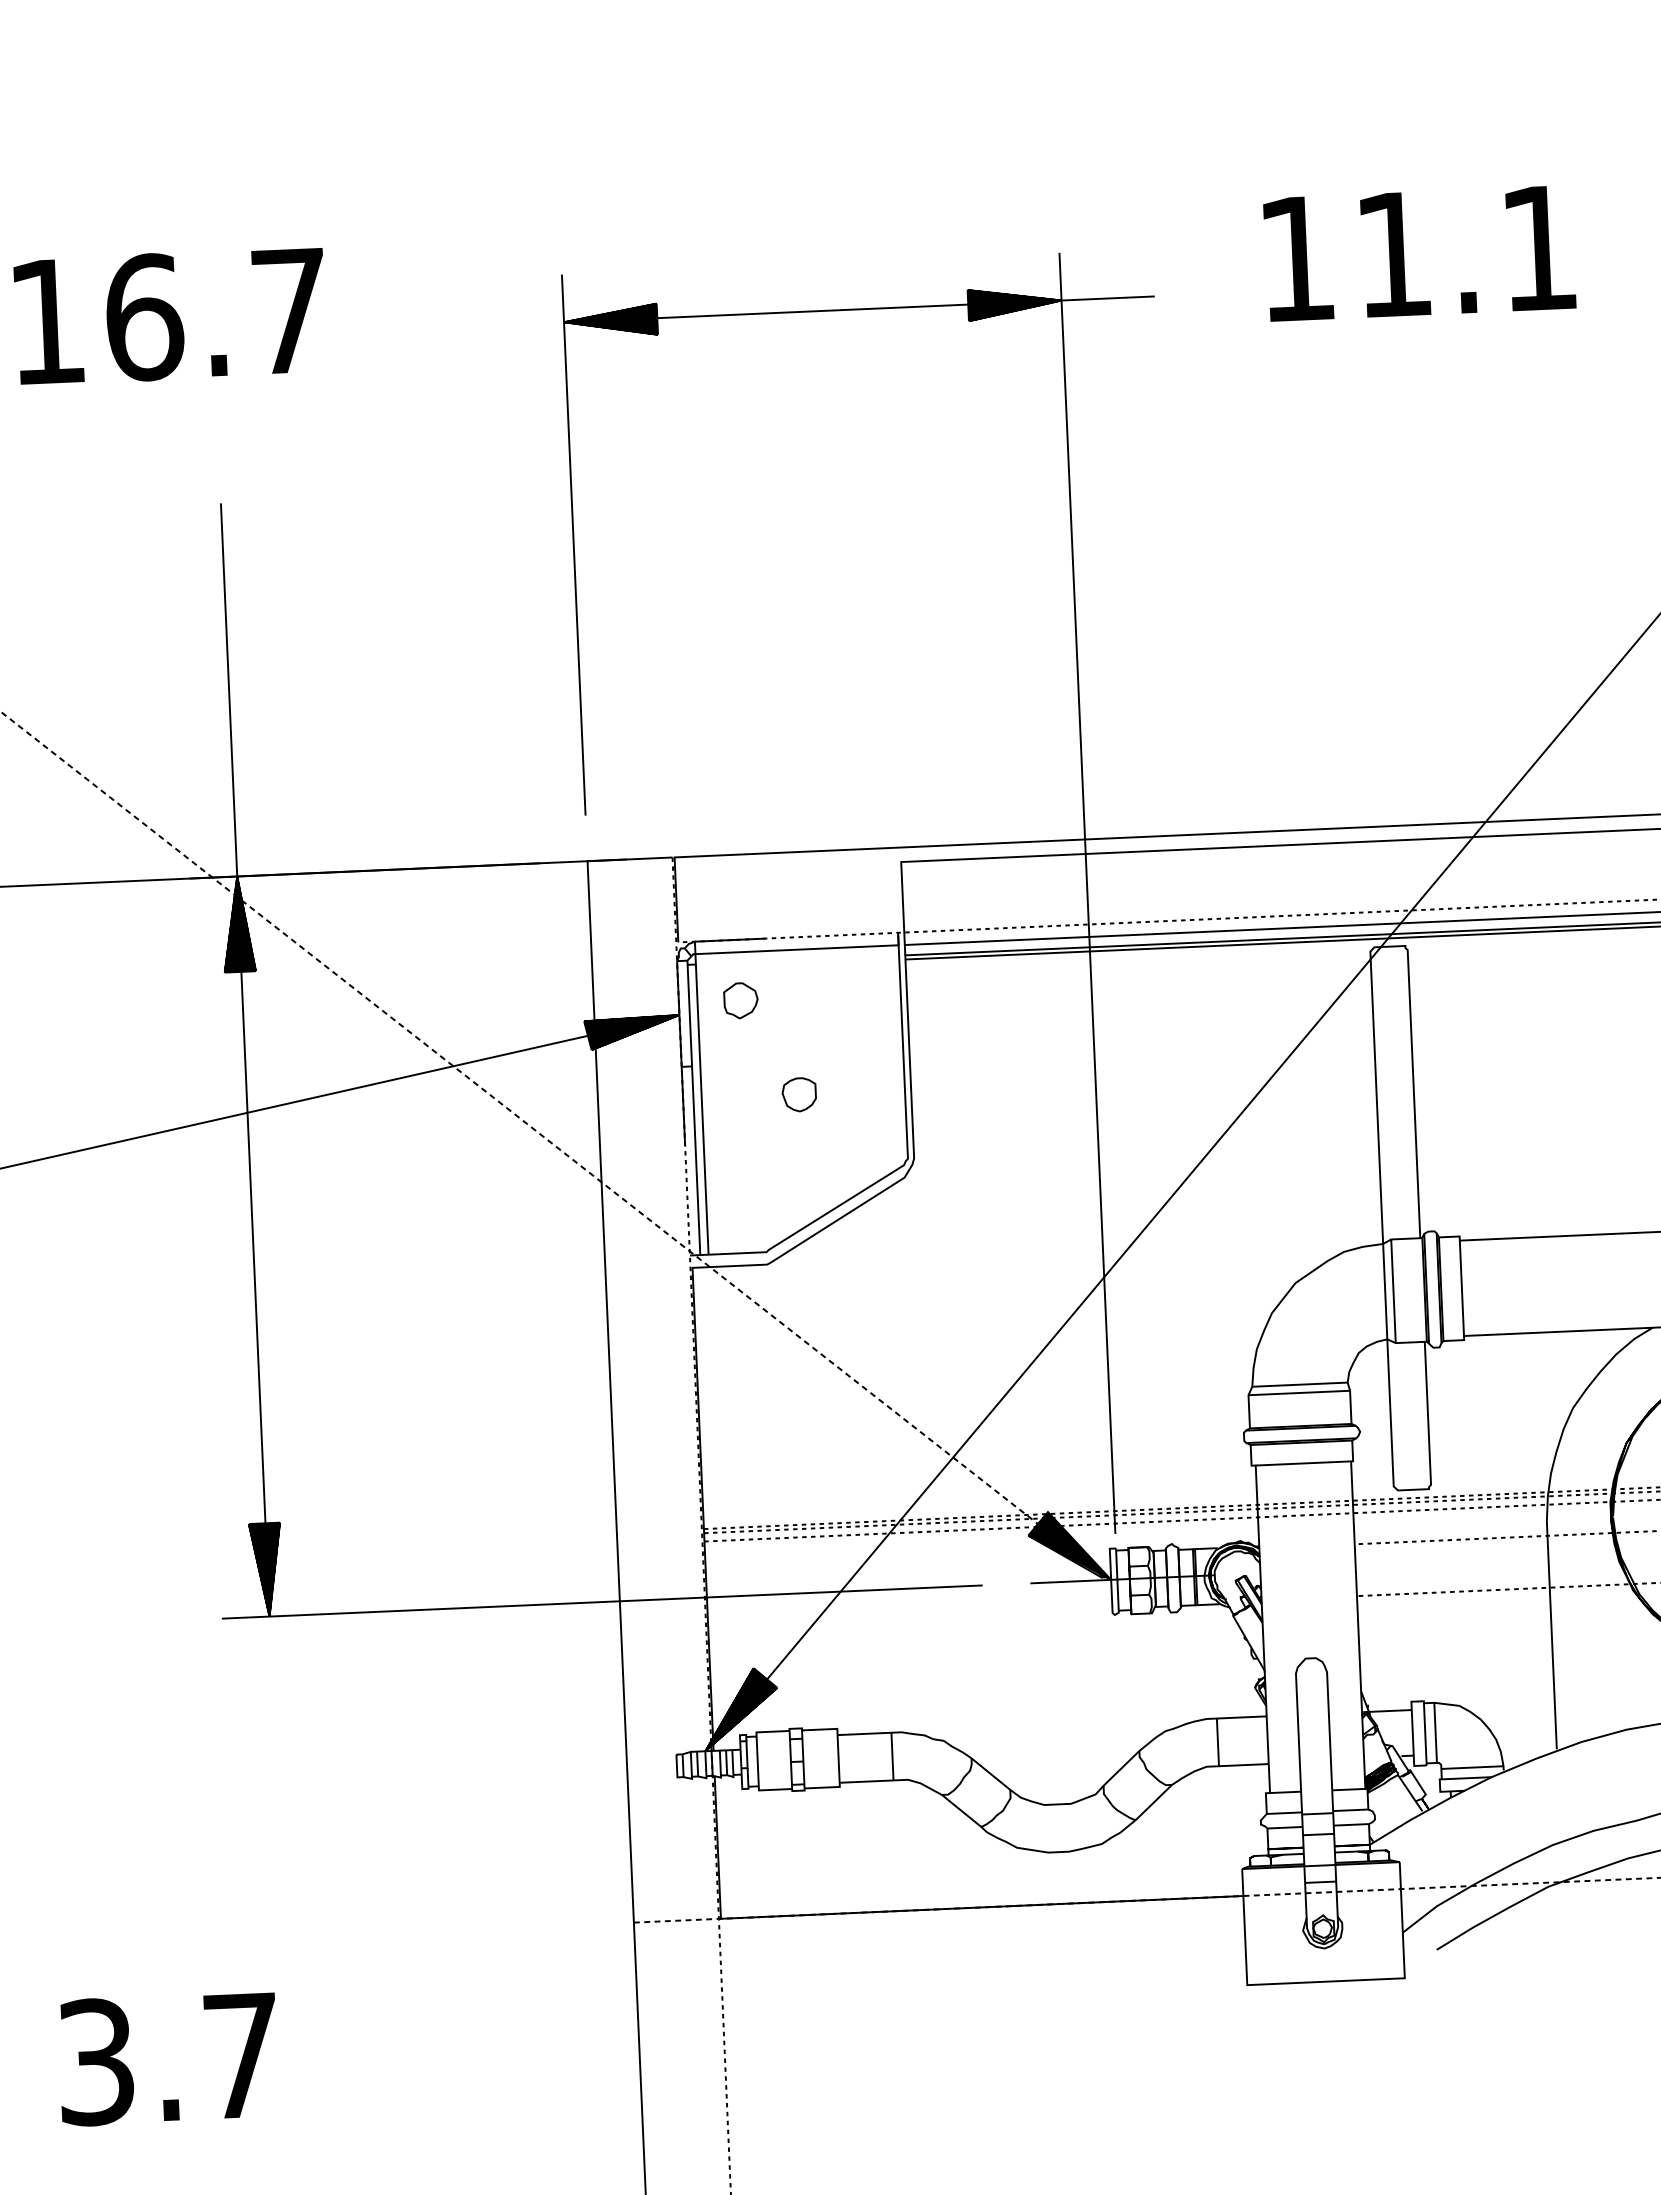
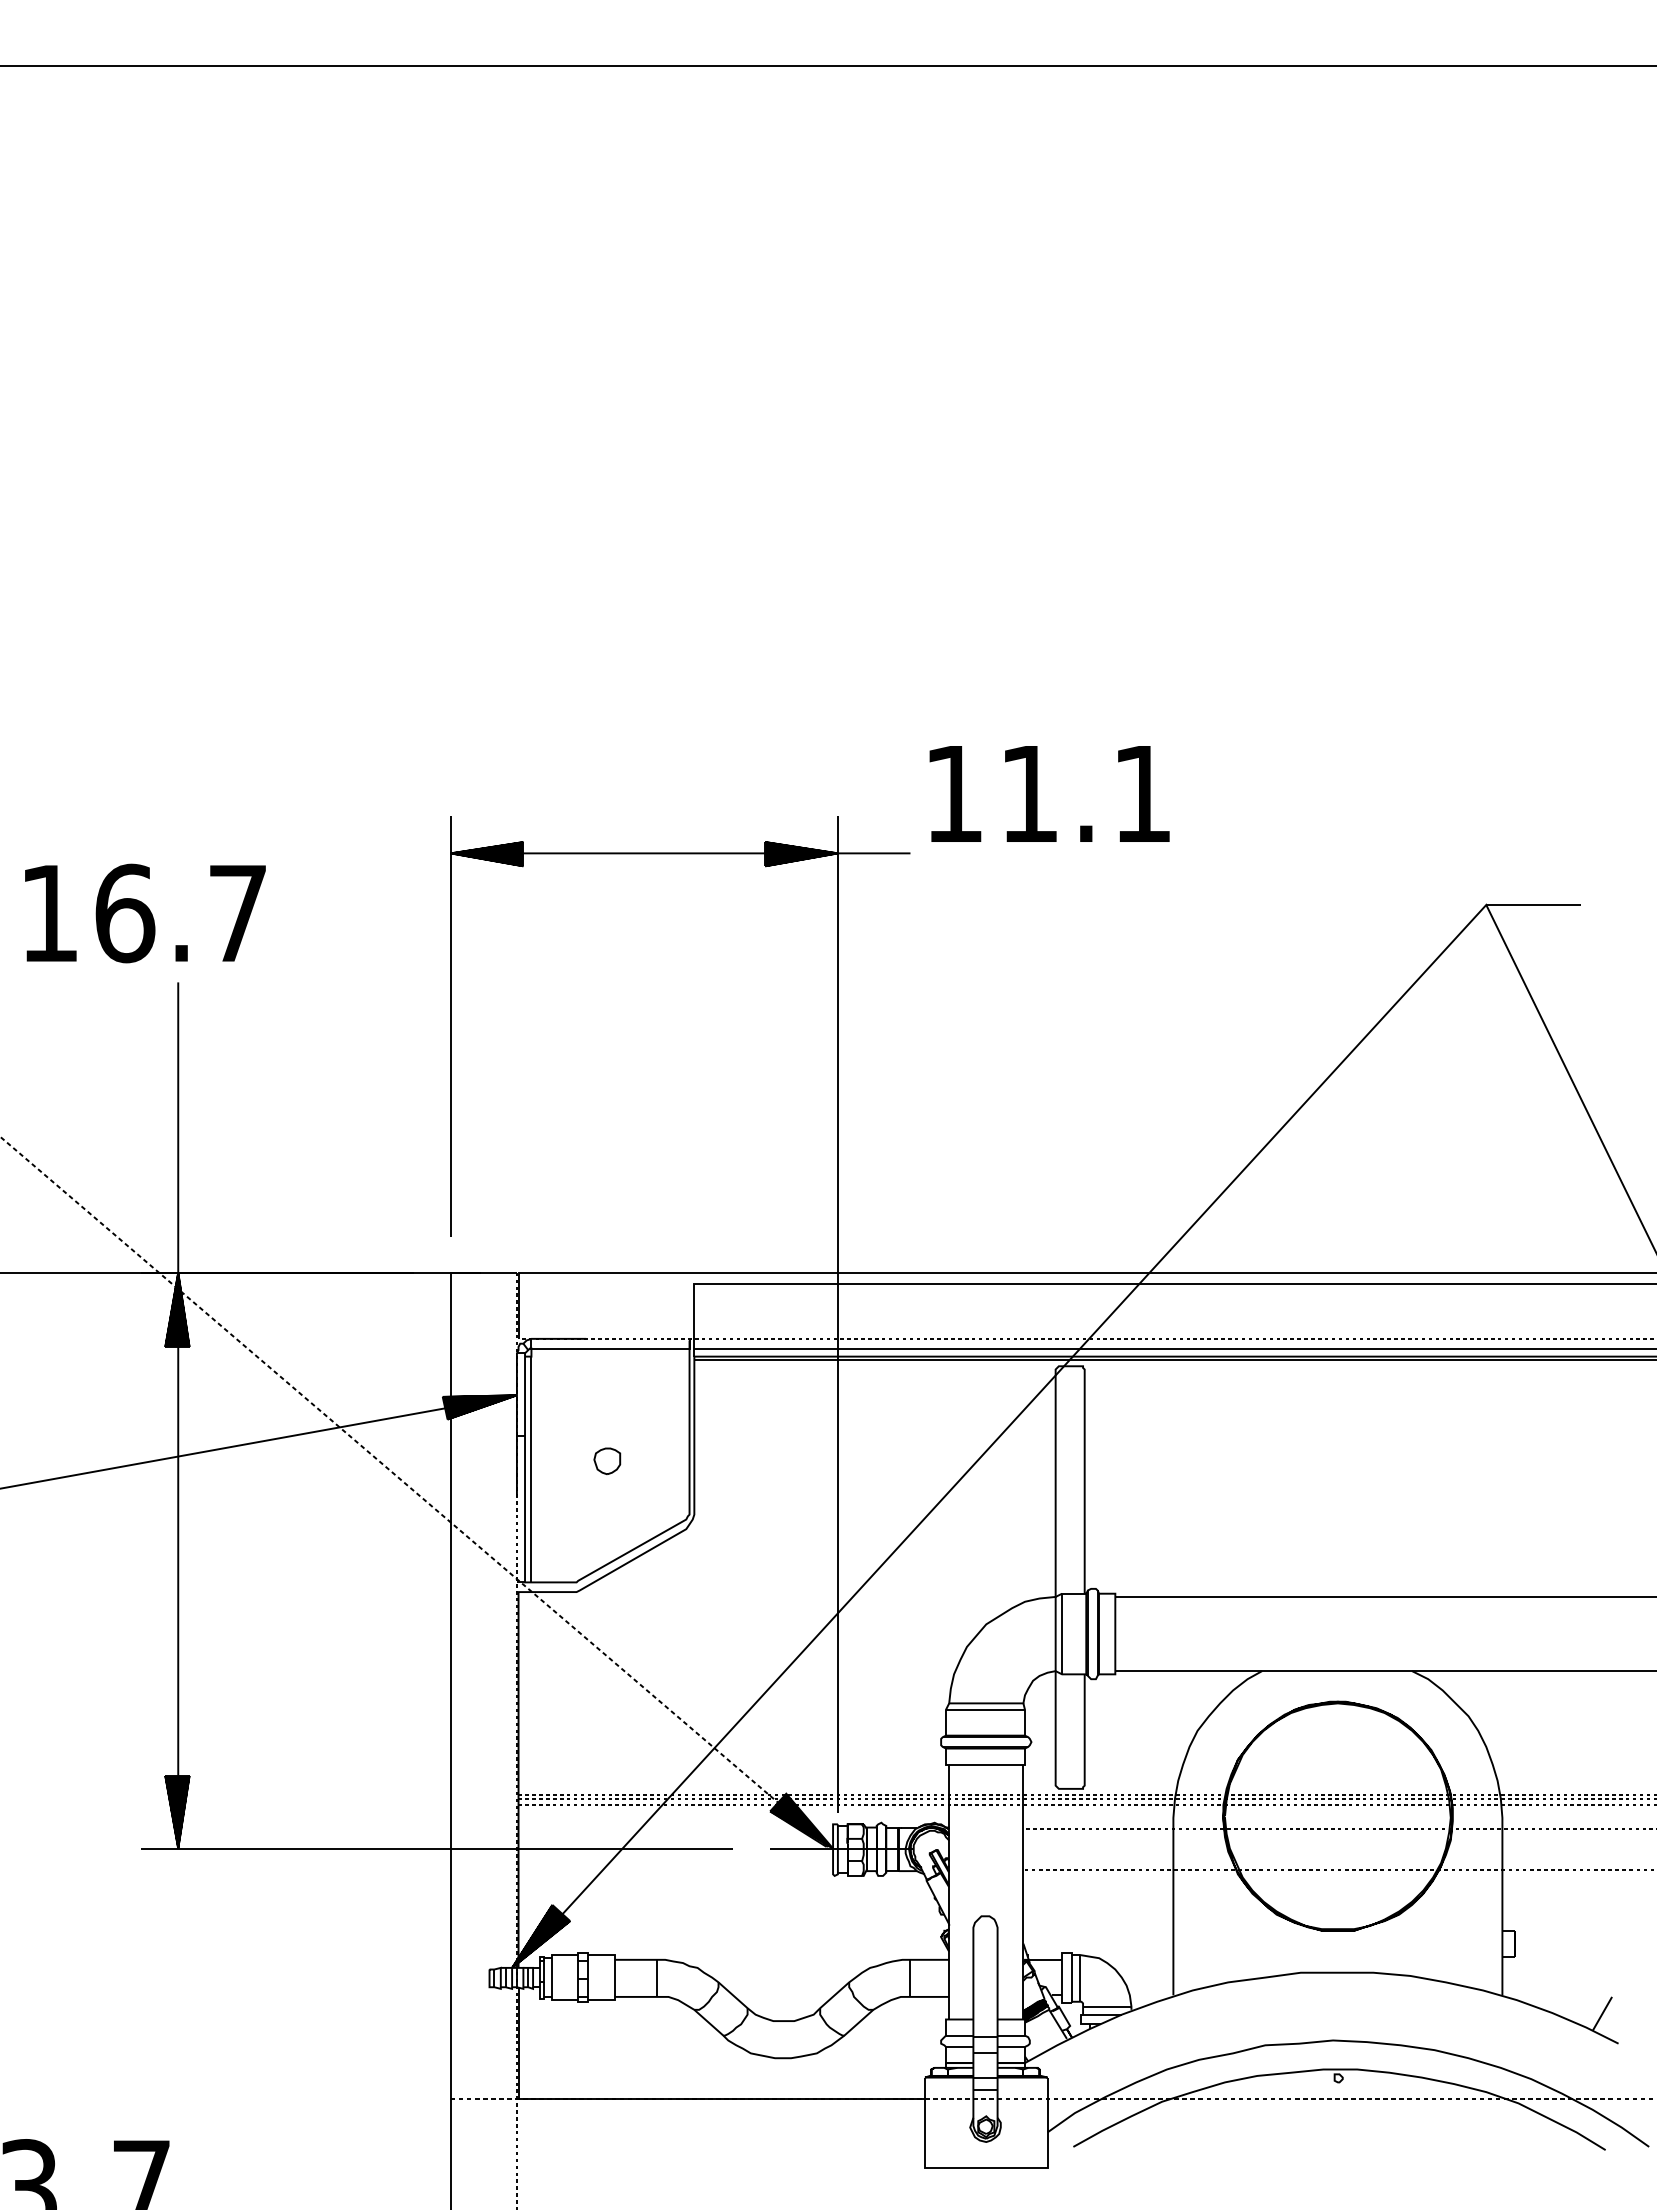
text: (1419, 252) -> (1049, 793), moved
text: (170, 316) -> (145, 913), moved
part: (741, 999) -> (565, 1385), removed

